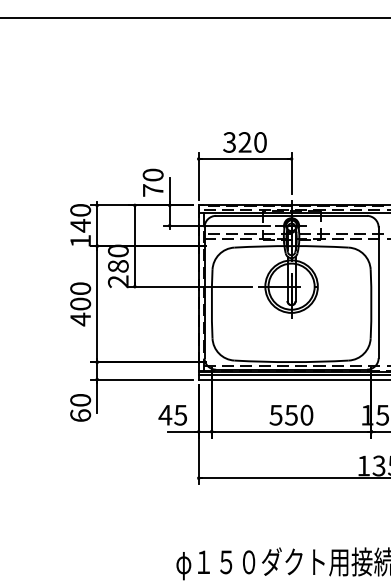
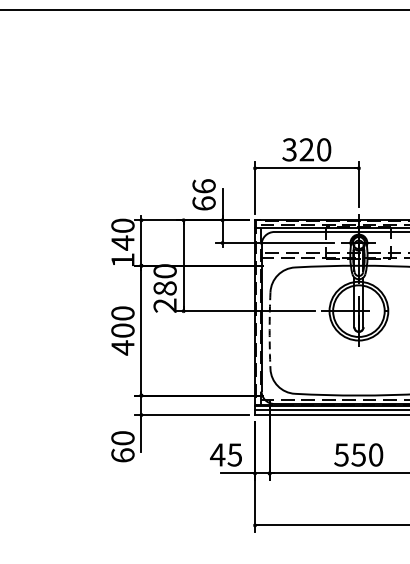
text: (152, 182) -> (203, 194), 70 -> 66
arc: (211, 304) -> (269, 331), solid -> dashed

